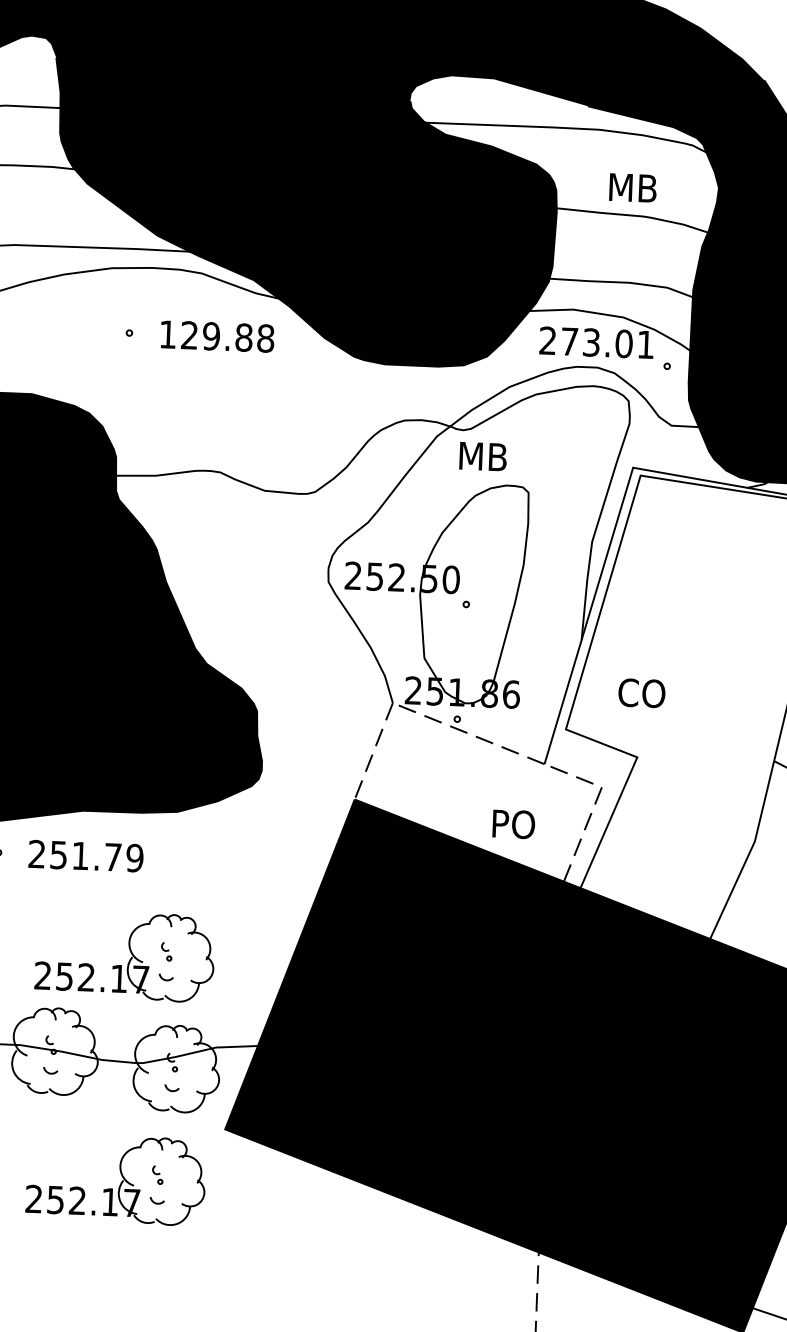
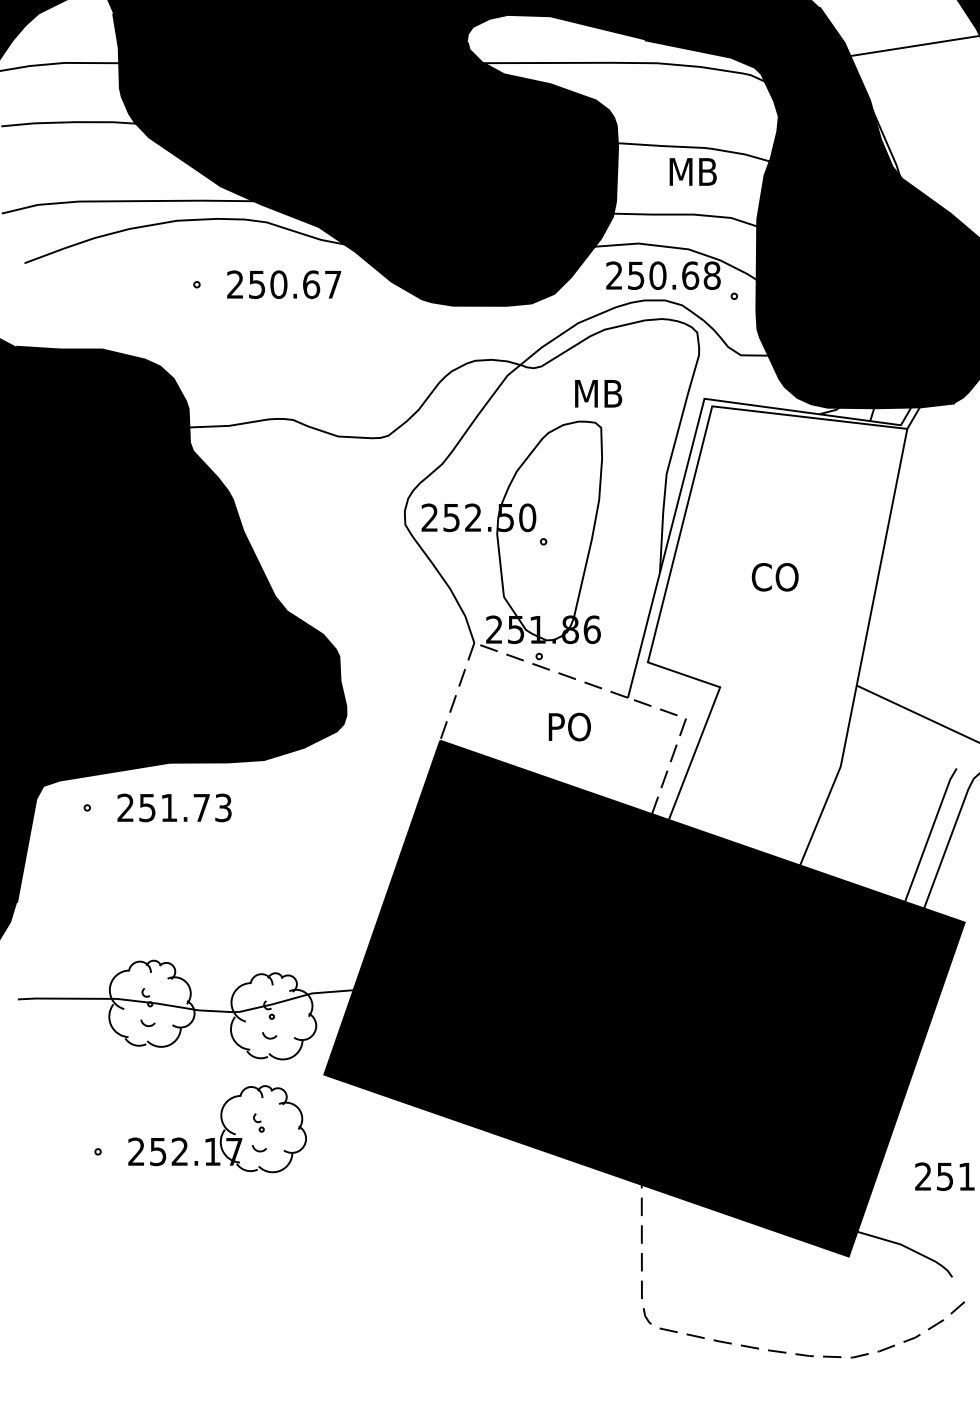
text: (632, 187) -> (692, 171), moved
text: (217, 336) -> (284, 284), 129.88 -> 250.67
text: (608, 343) -> (674, 275), 273.01 -> 250.68
text: (483, 456) -> (598, 393), moved
text: (641, 693) -> (774, 577), moved
text: (513, 823) -> (569, 726), moved
text: (133, 857) -> (222, 807), 251.79 -> 251.73
part: (125, 956) -> (217, 906), removed

